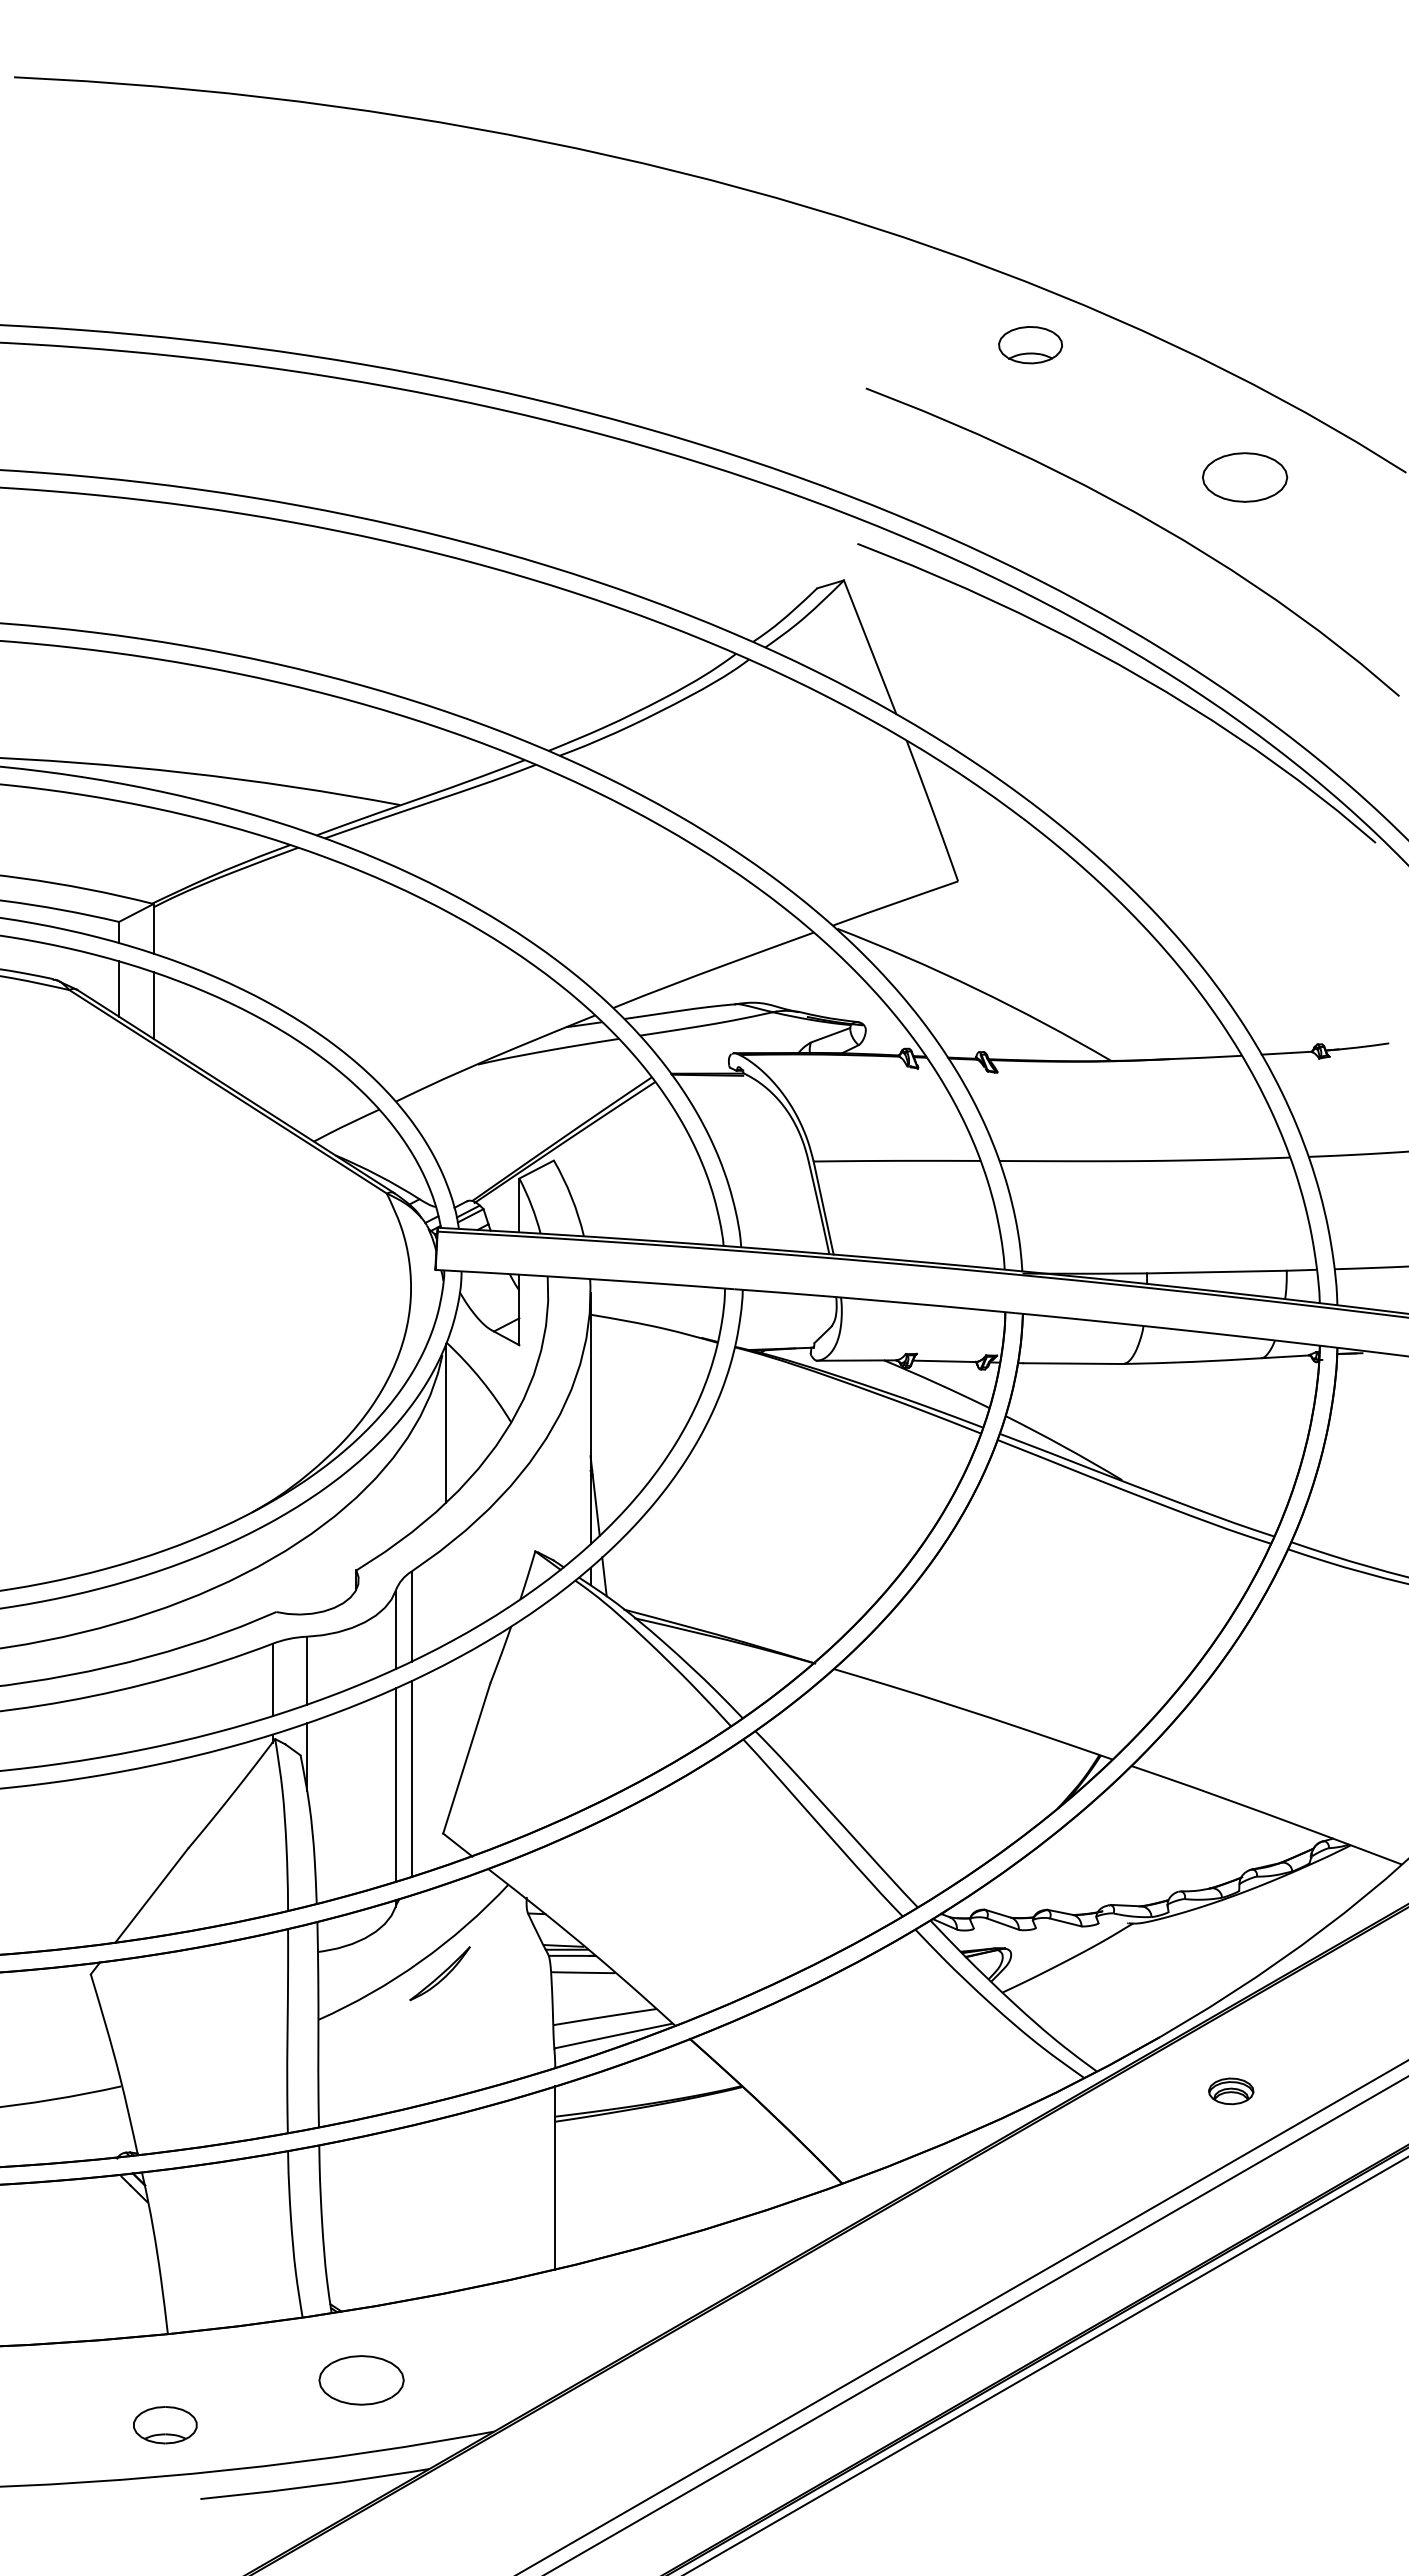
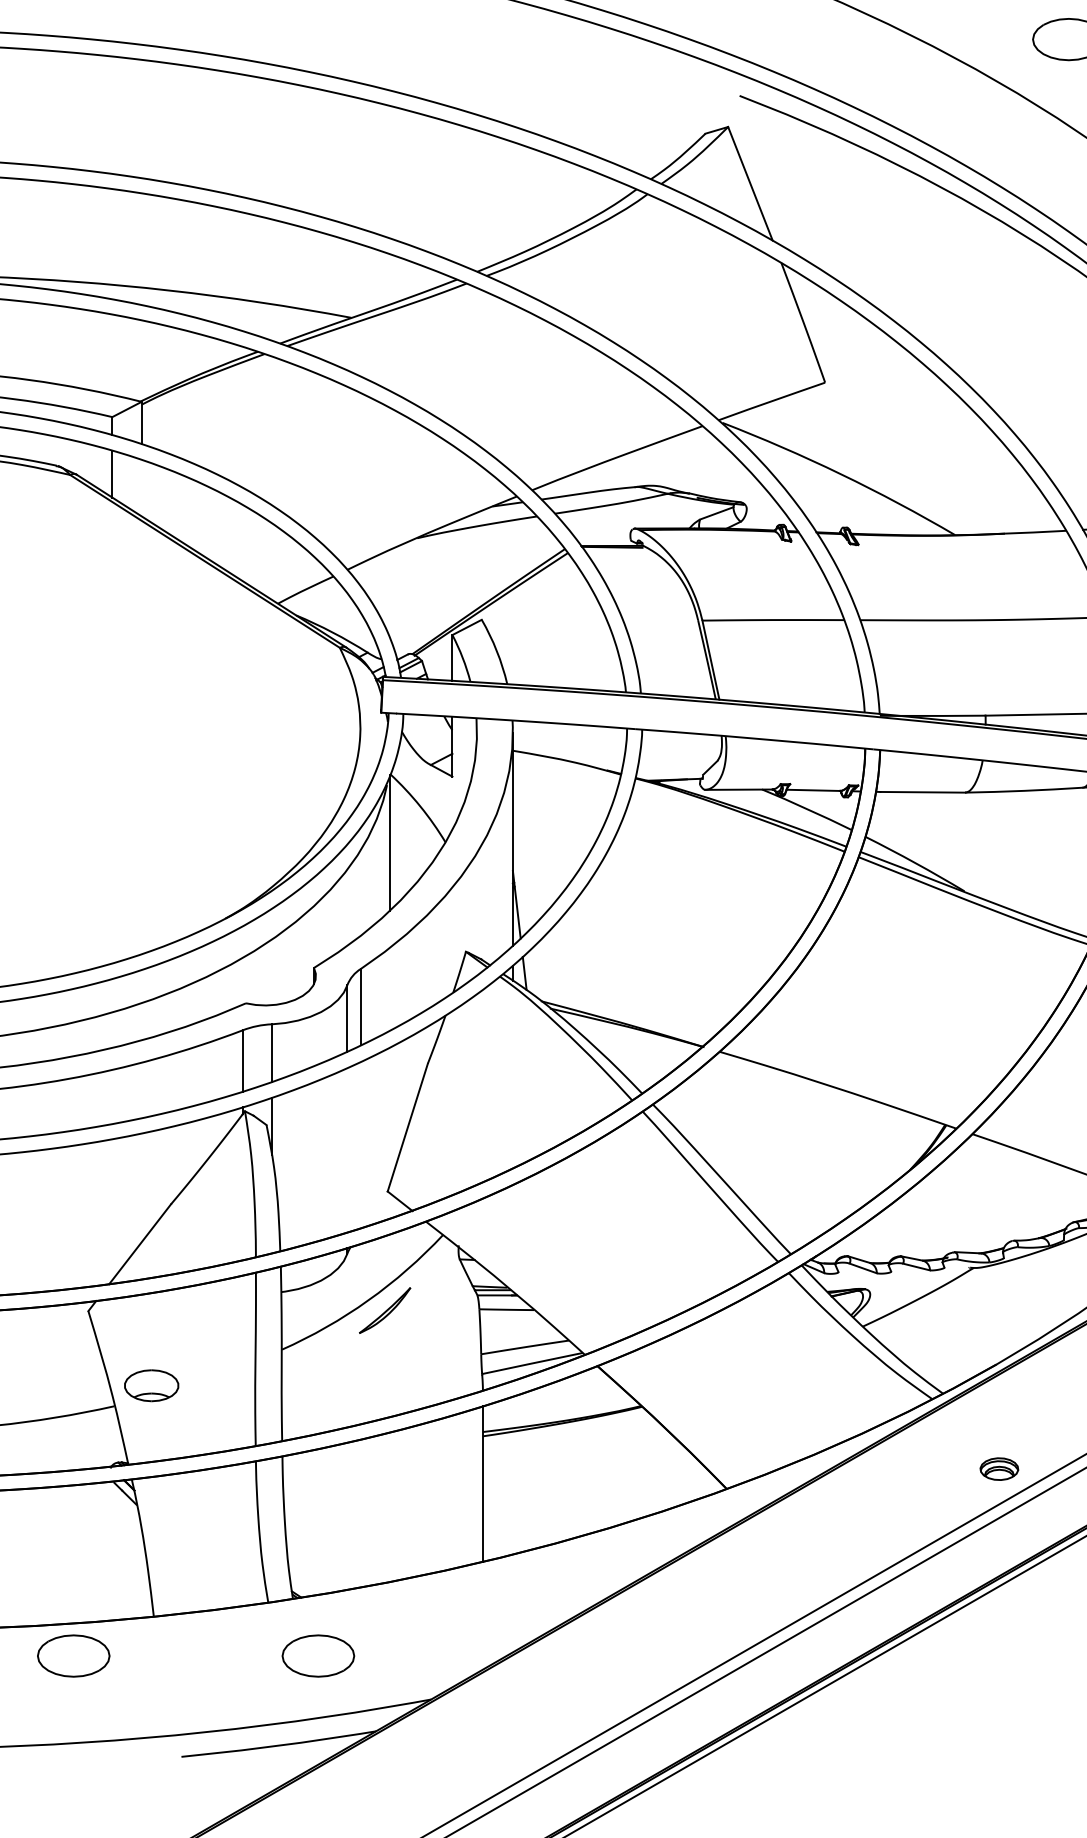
line: (153, 1005) -> (141, 488), removed
line: (411, 1778) -> (360, 1144), removed
line: (395, 1784) -> (347, 1149), removed
part: (1231, 2091) -> (999, 1469), moved
part: (73, 2380) -> (73, 1656), added
part: (165, 2425) -> (151, 1386), moved

